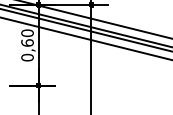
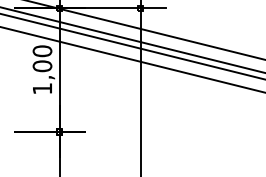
text: (27, 50) -> (42, 77), 0,60 -> 1,00

